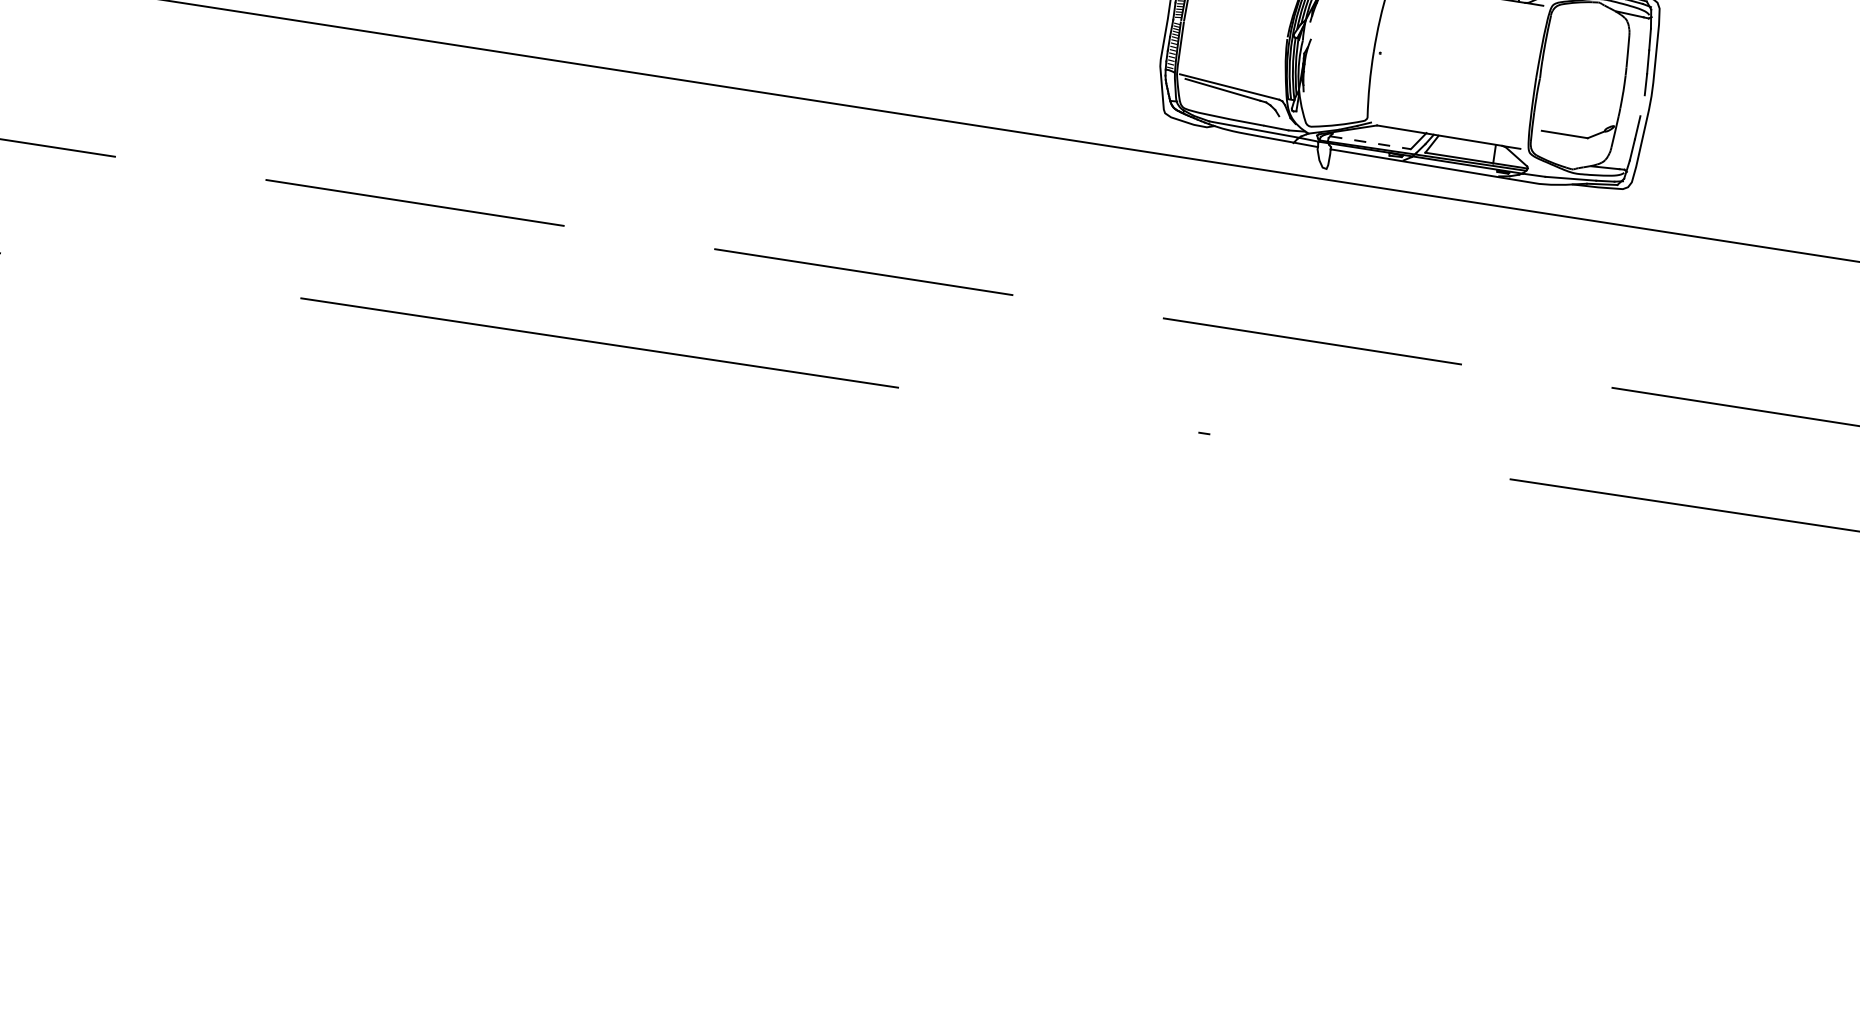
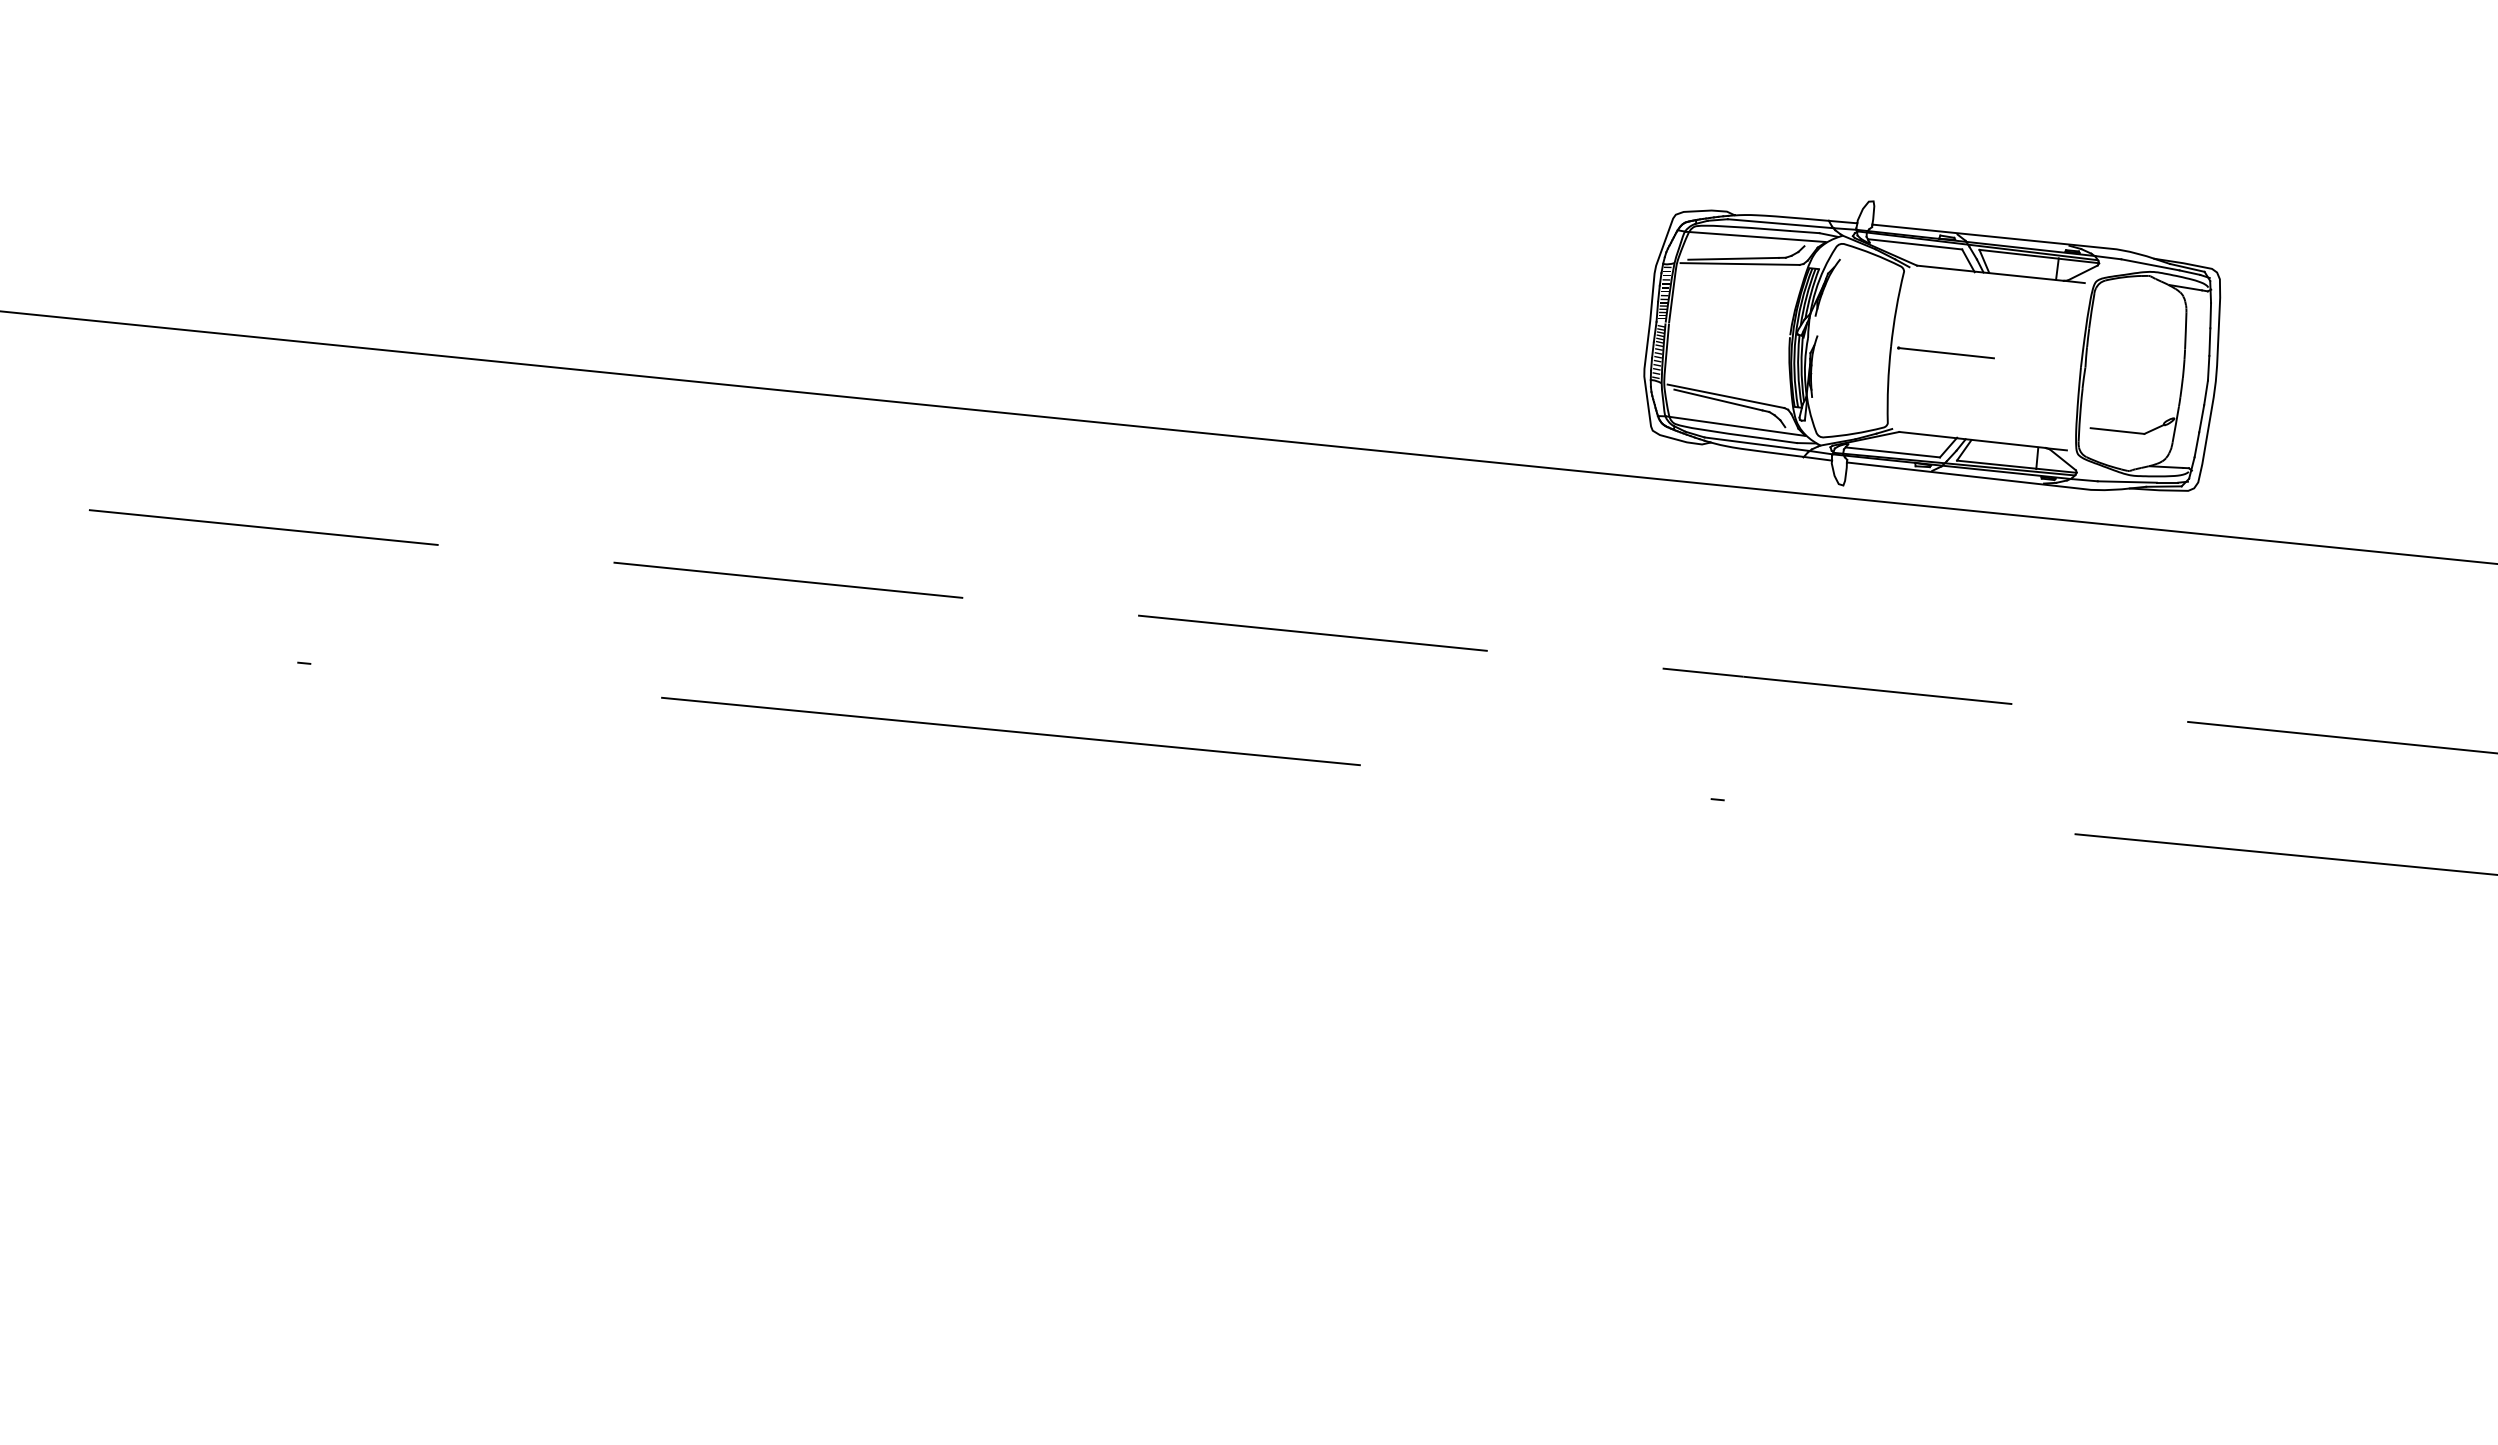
line: (1420, 60) -> (1945, 353), added
line: (1642, 105) -> (2205, 392), added
line: (1236, 112) -> (1735, 425), added
line: (1371, 142) -> (1893, 452), dashed -> solid

